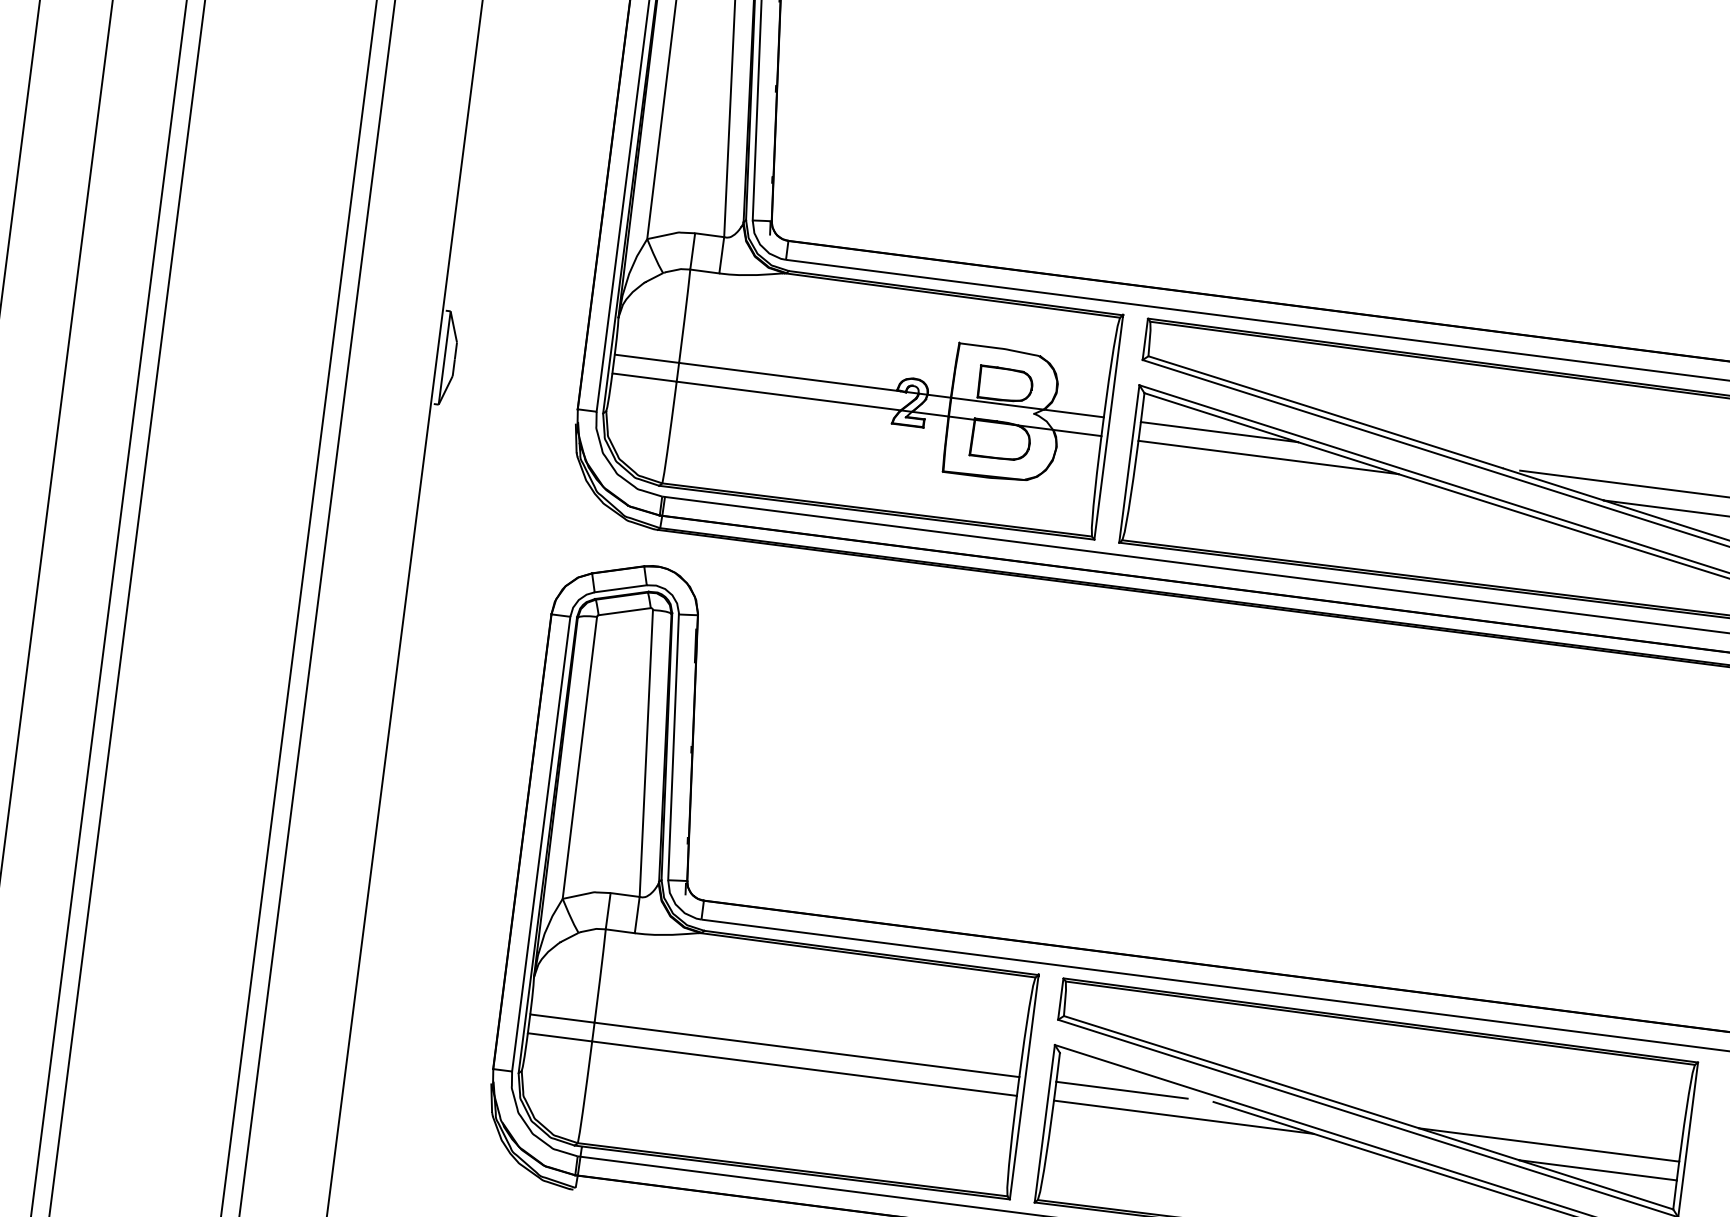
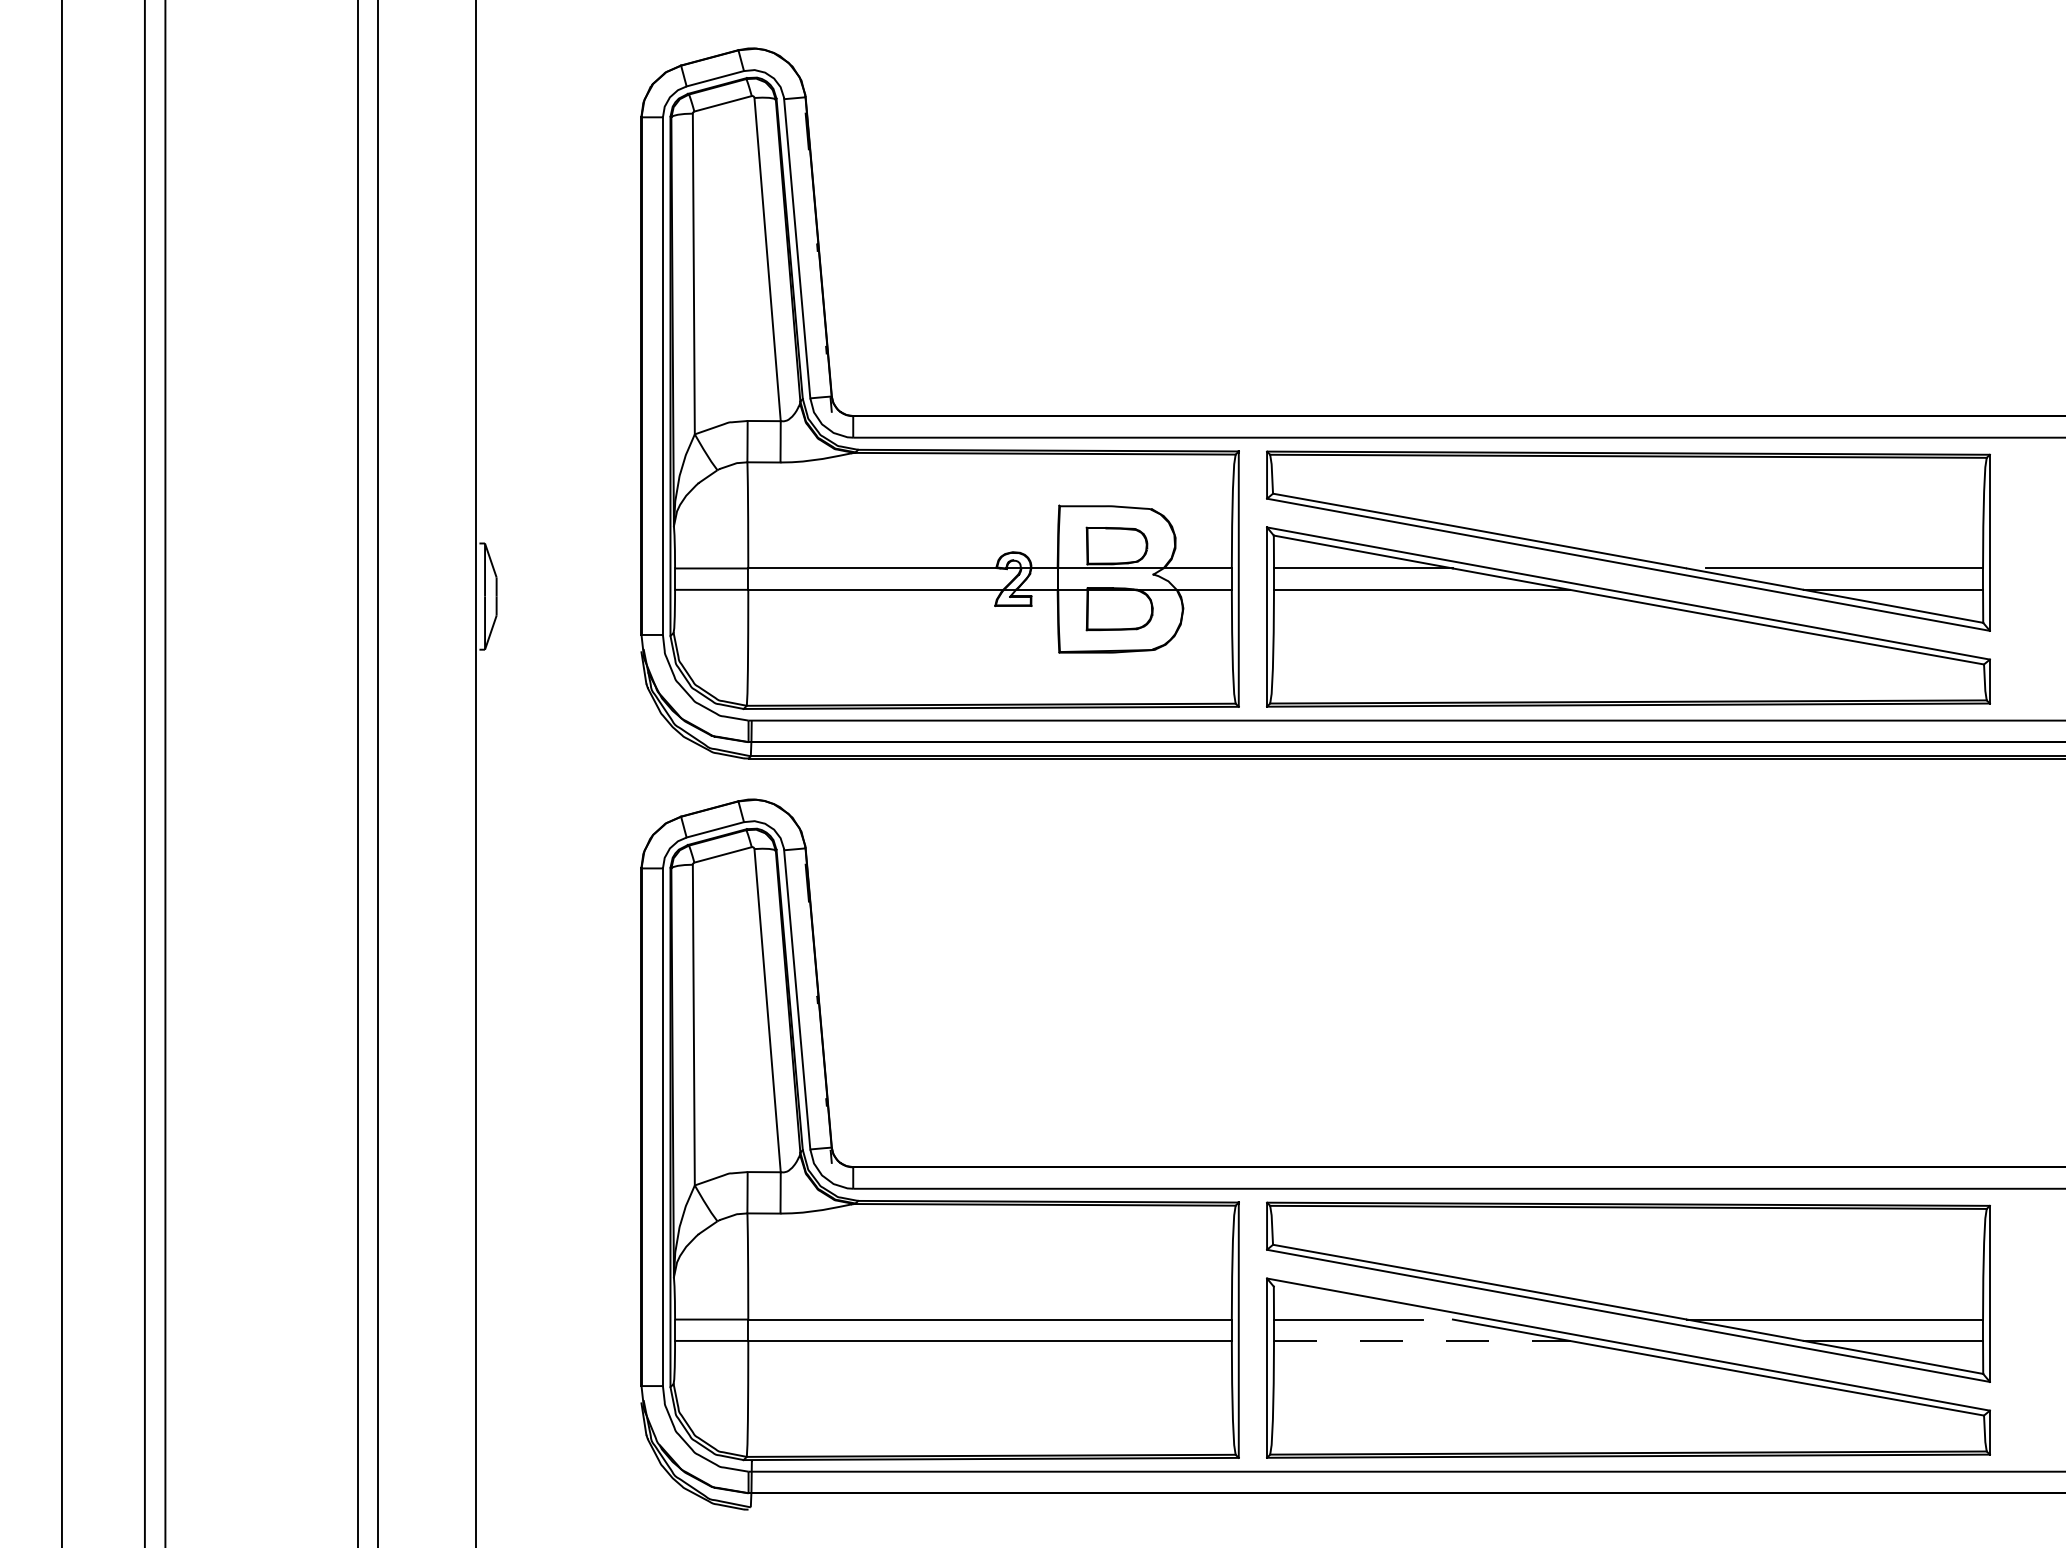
line: (1183, 1116) -> (1421, 1340), solid -> dashed

